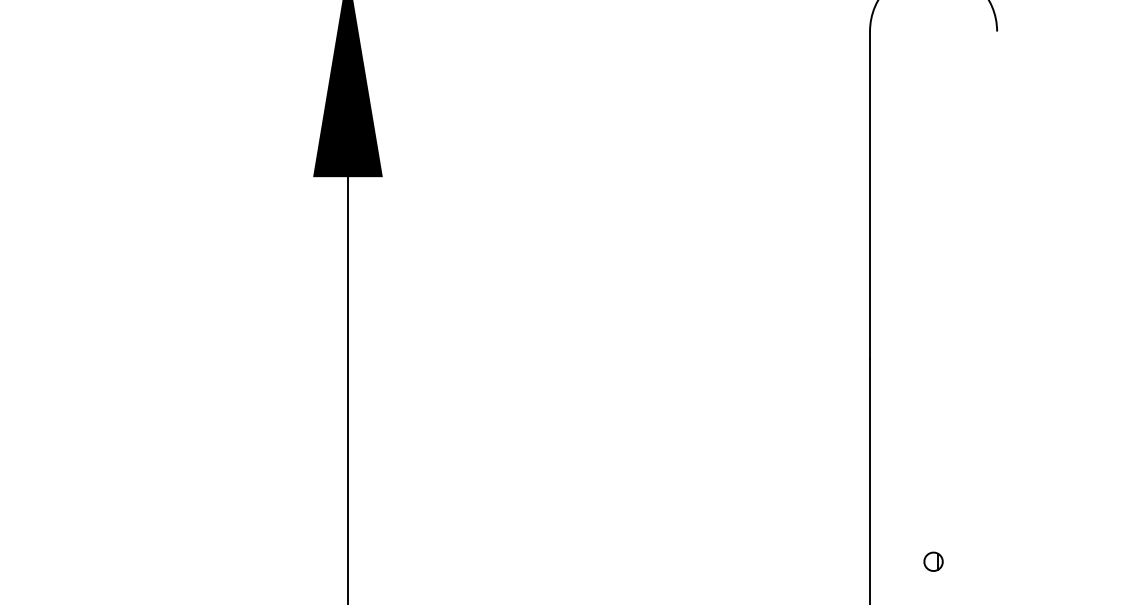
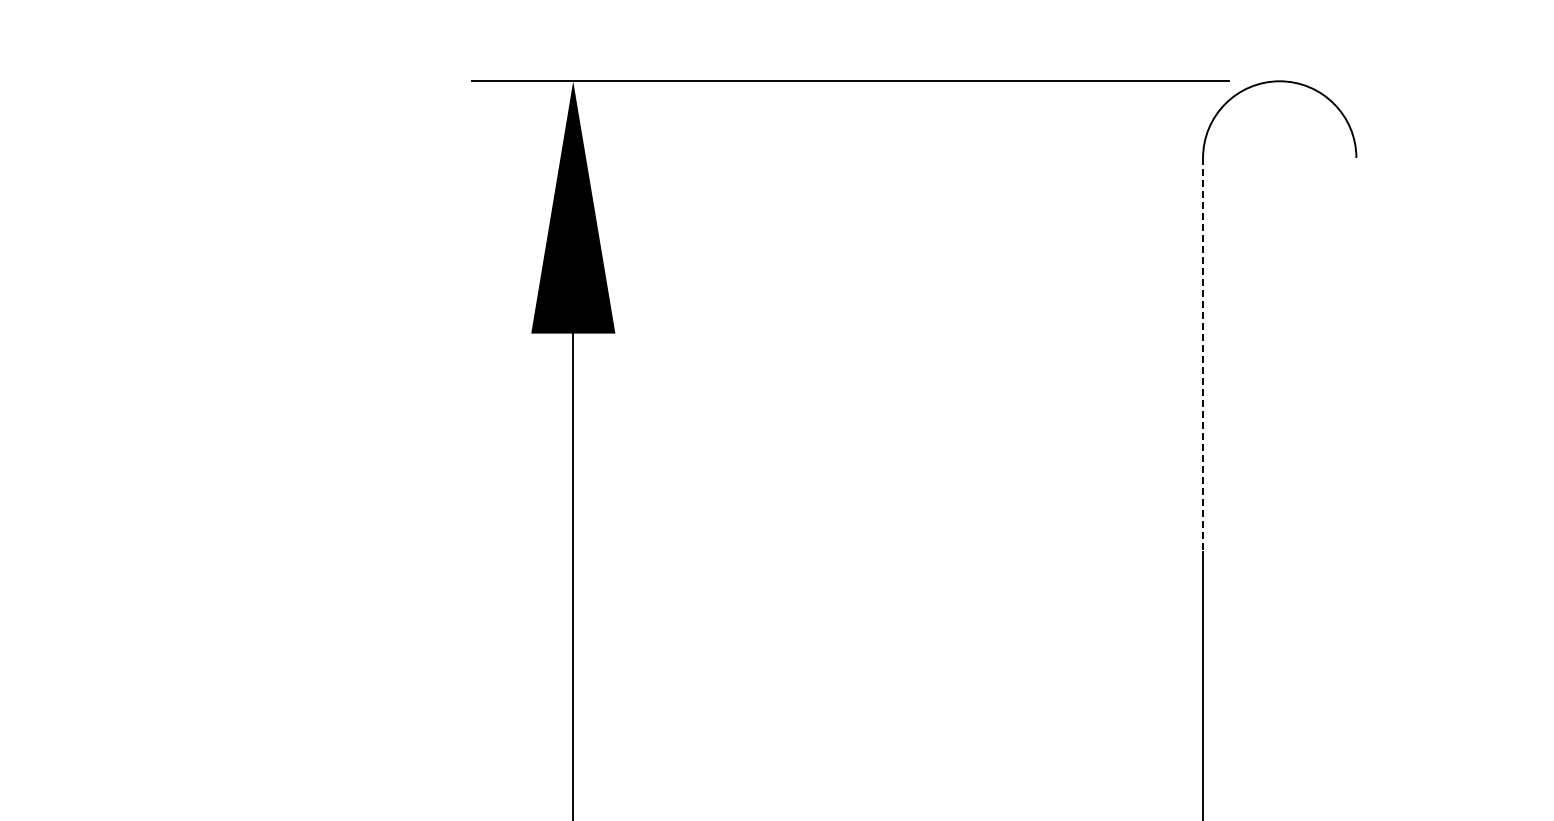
line: (870, 195) -> (1203, 355), solid -> dashed
part: (933, 561) -> (1279, 797), removed

